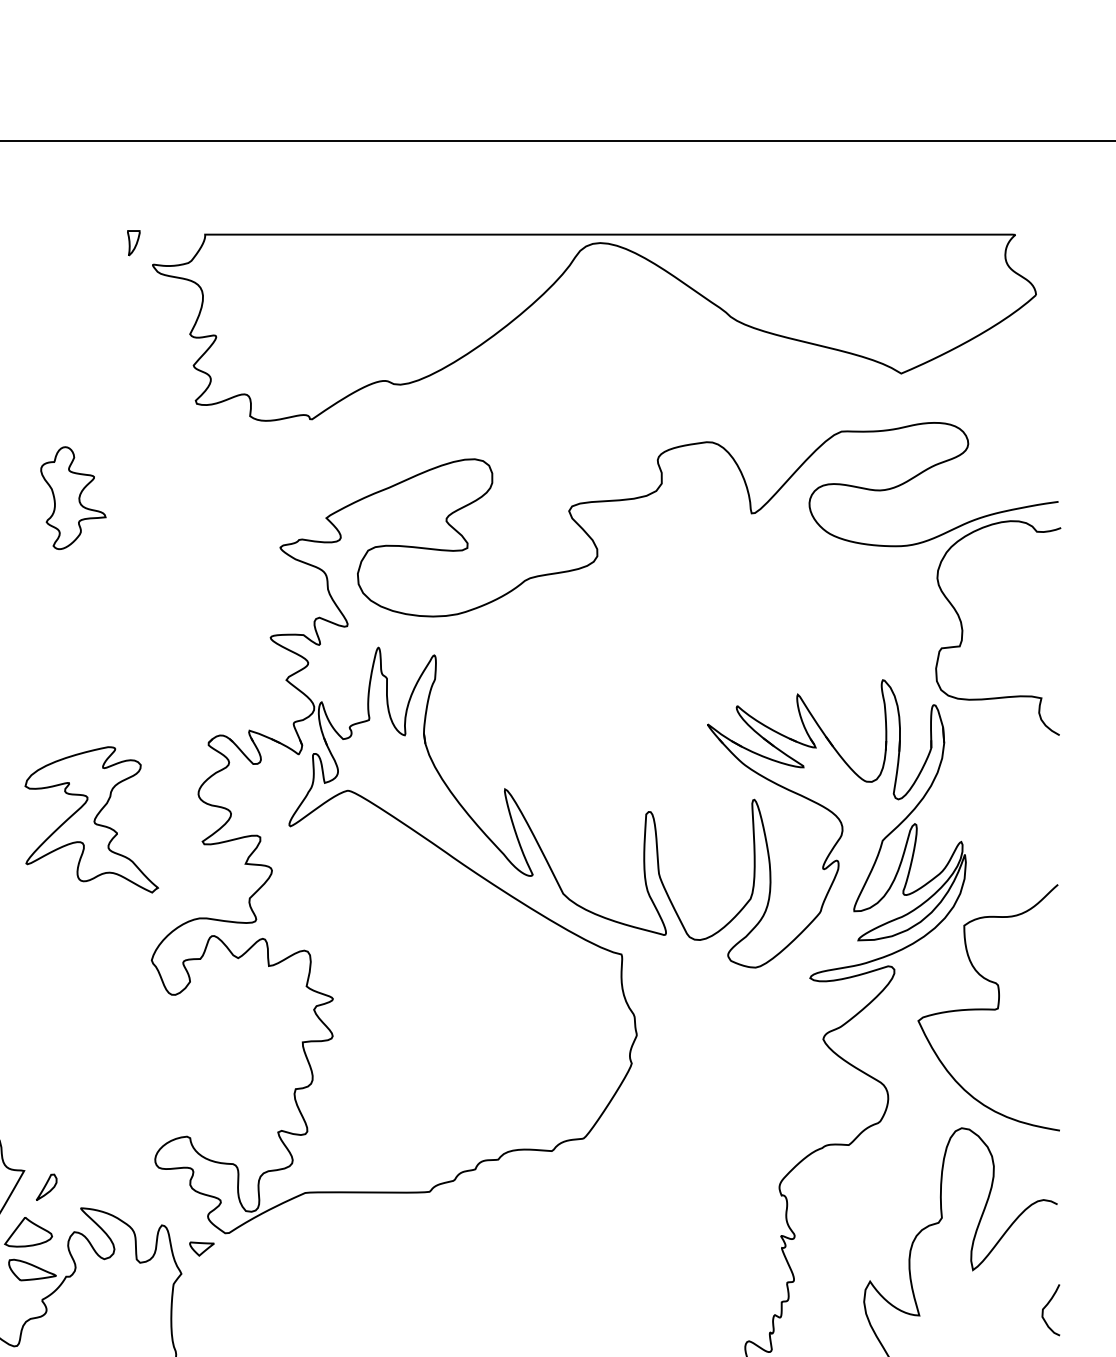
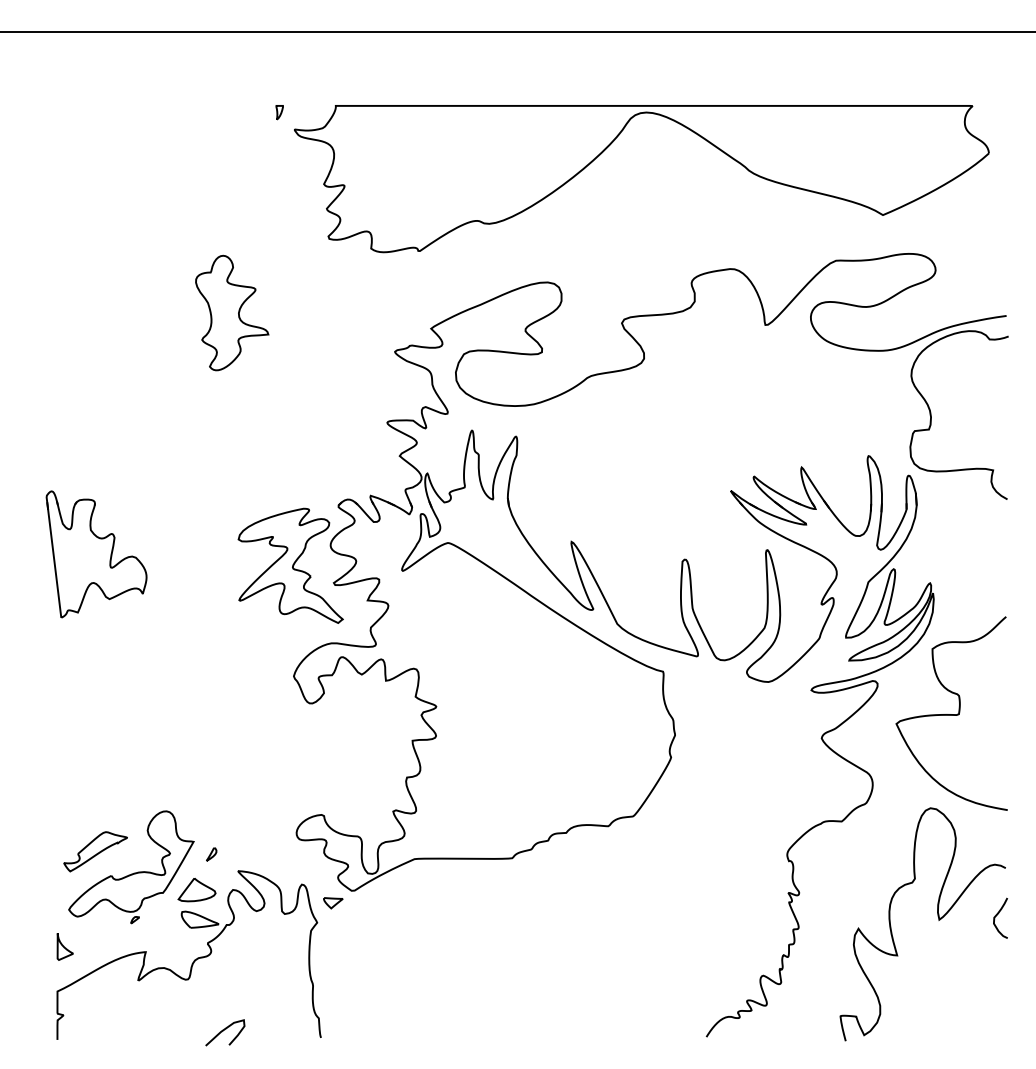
part: (133, 243) -> (279, 112), size x0.71
part: (73, 497) -> (232, 312), size x1.43
part: (91, 819) -> (290, 565), moved
part: (46, 1187) -> (211, 854), size x0.62
curve: (1048, 1305) -> (998, 914), moved

